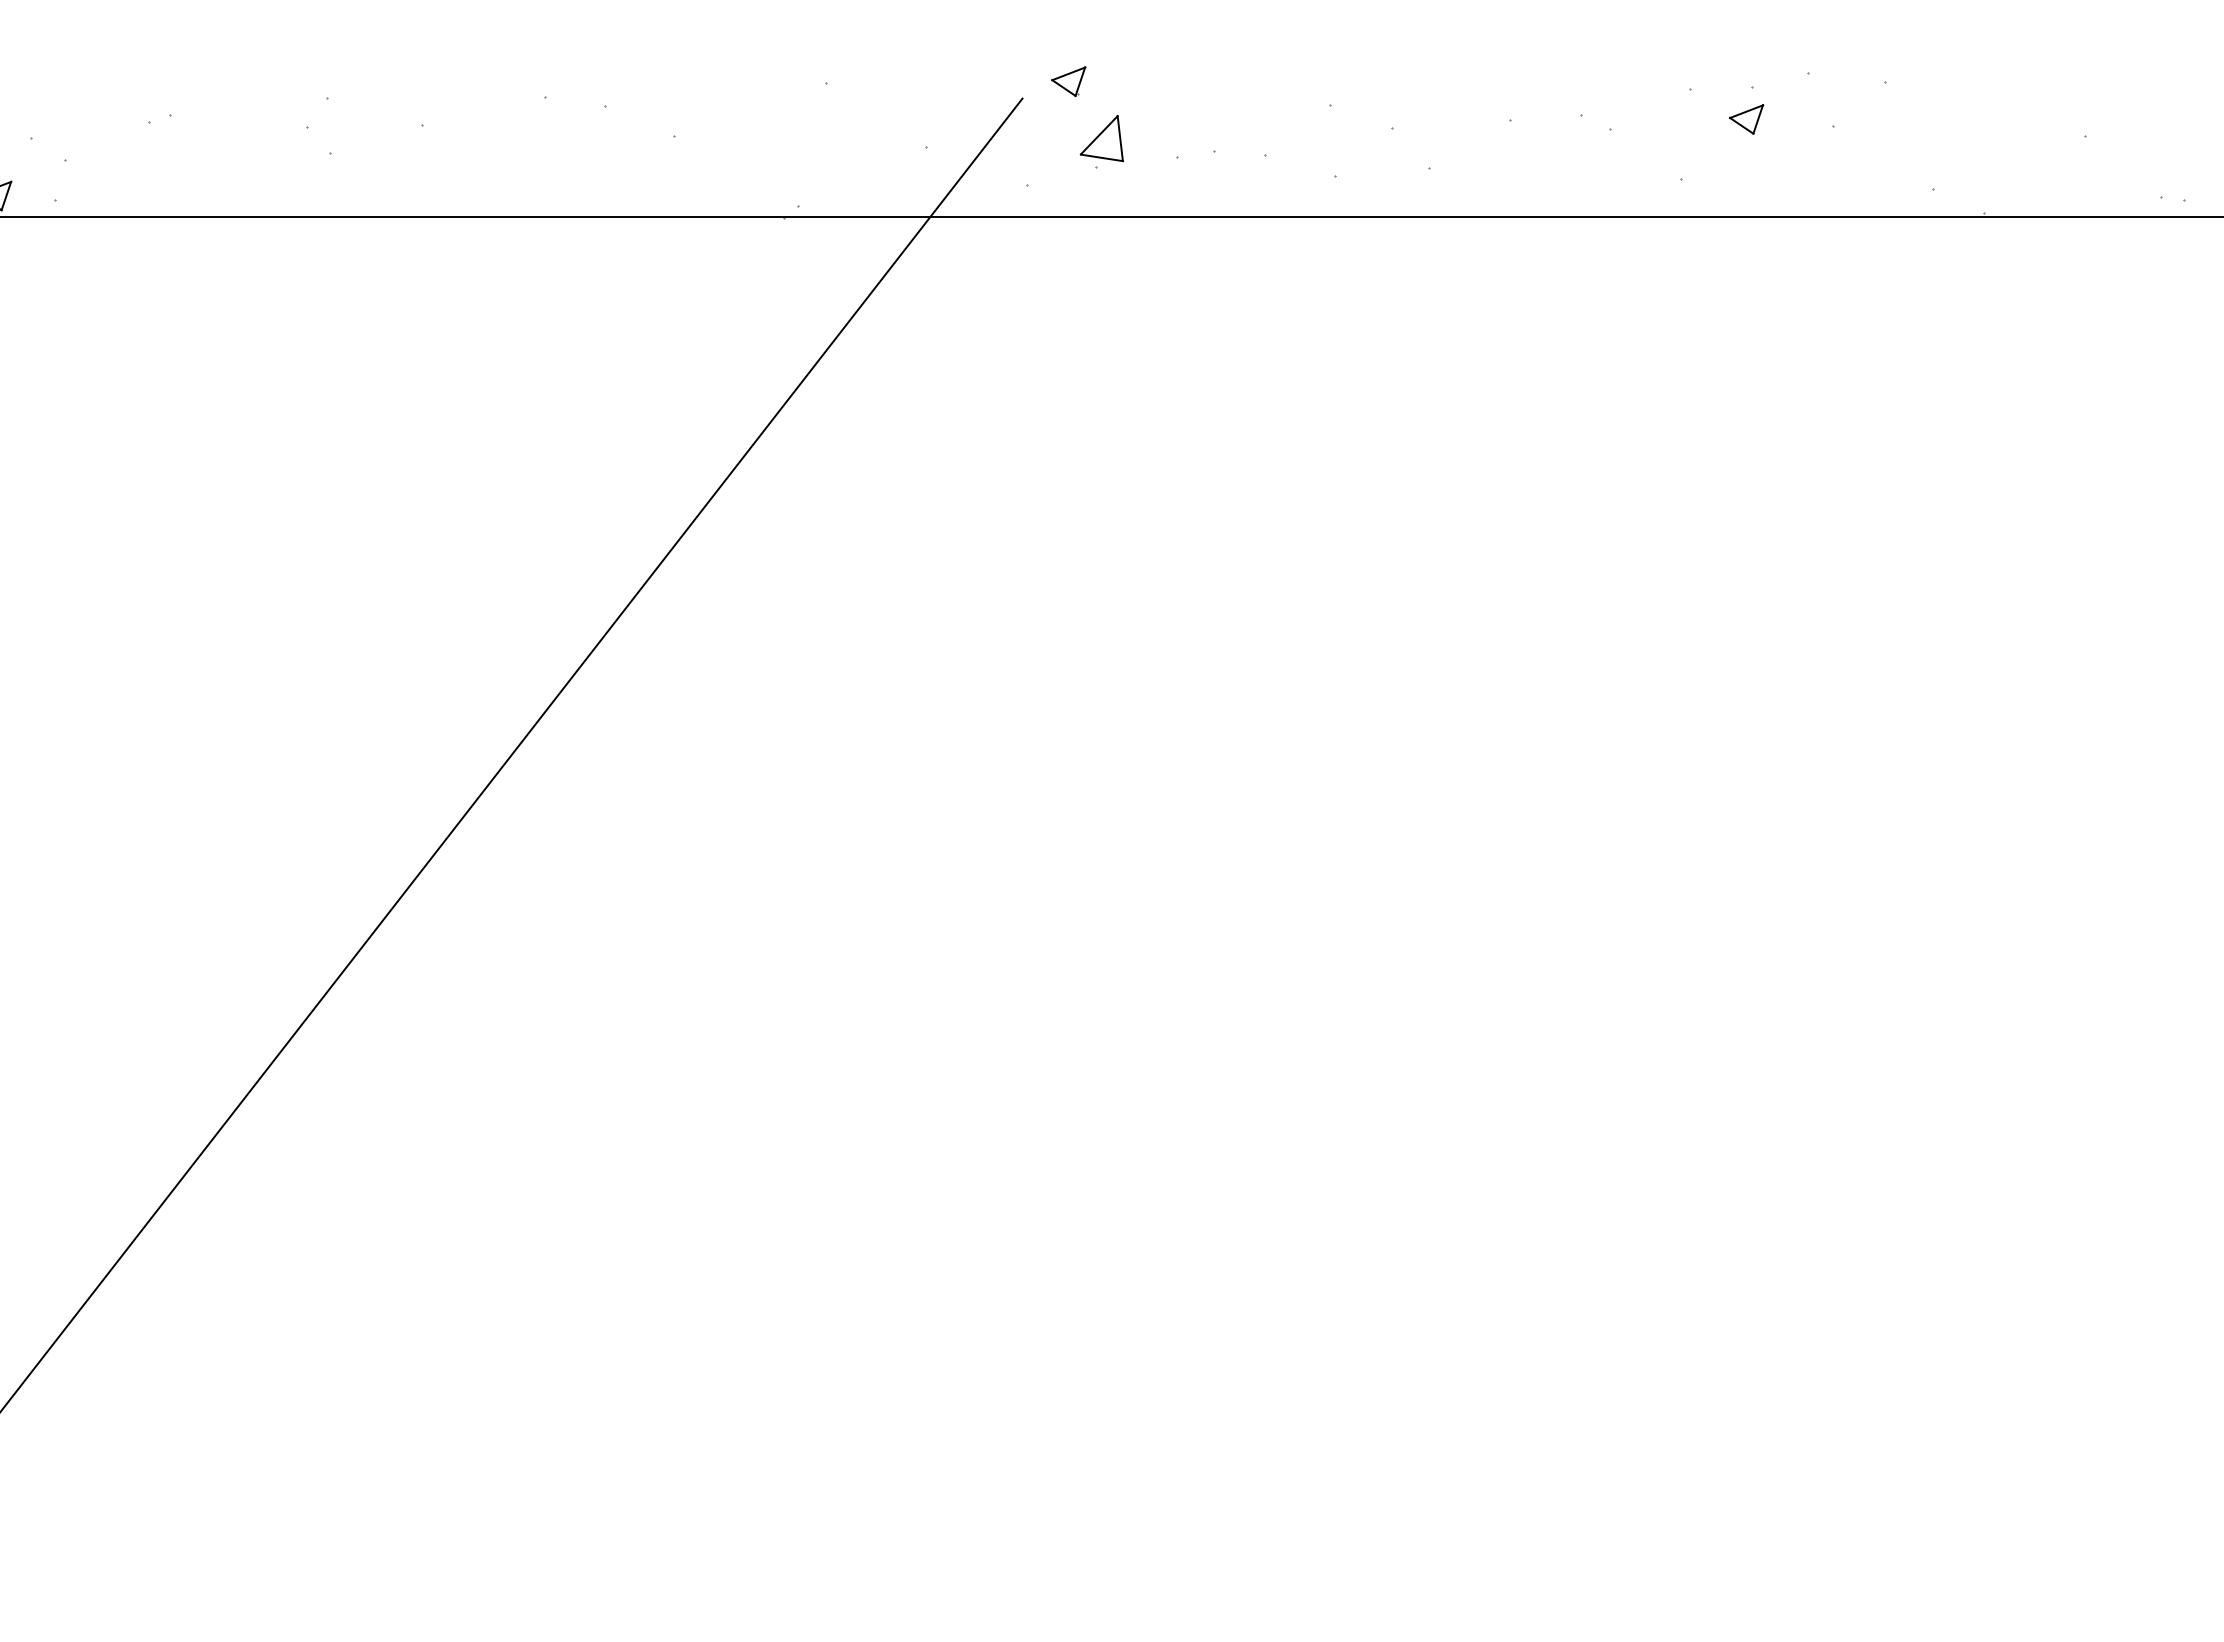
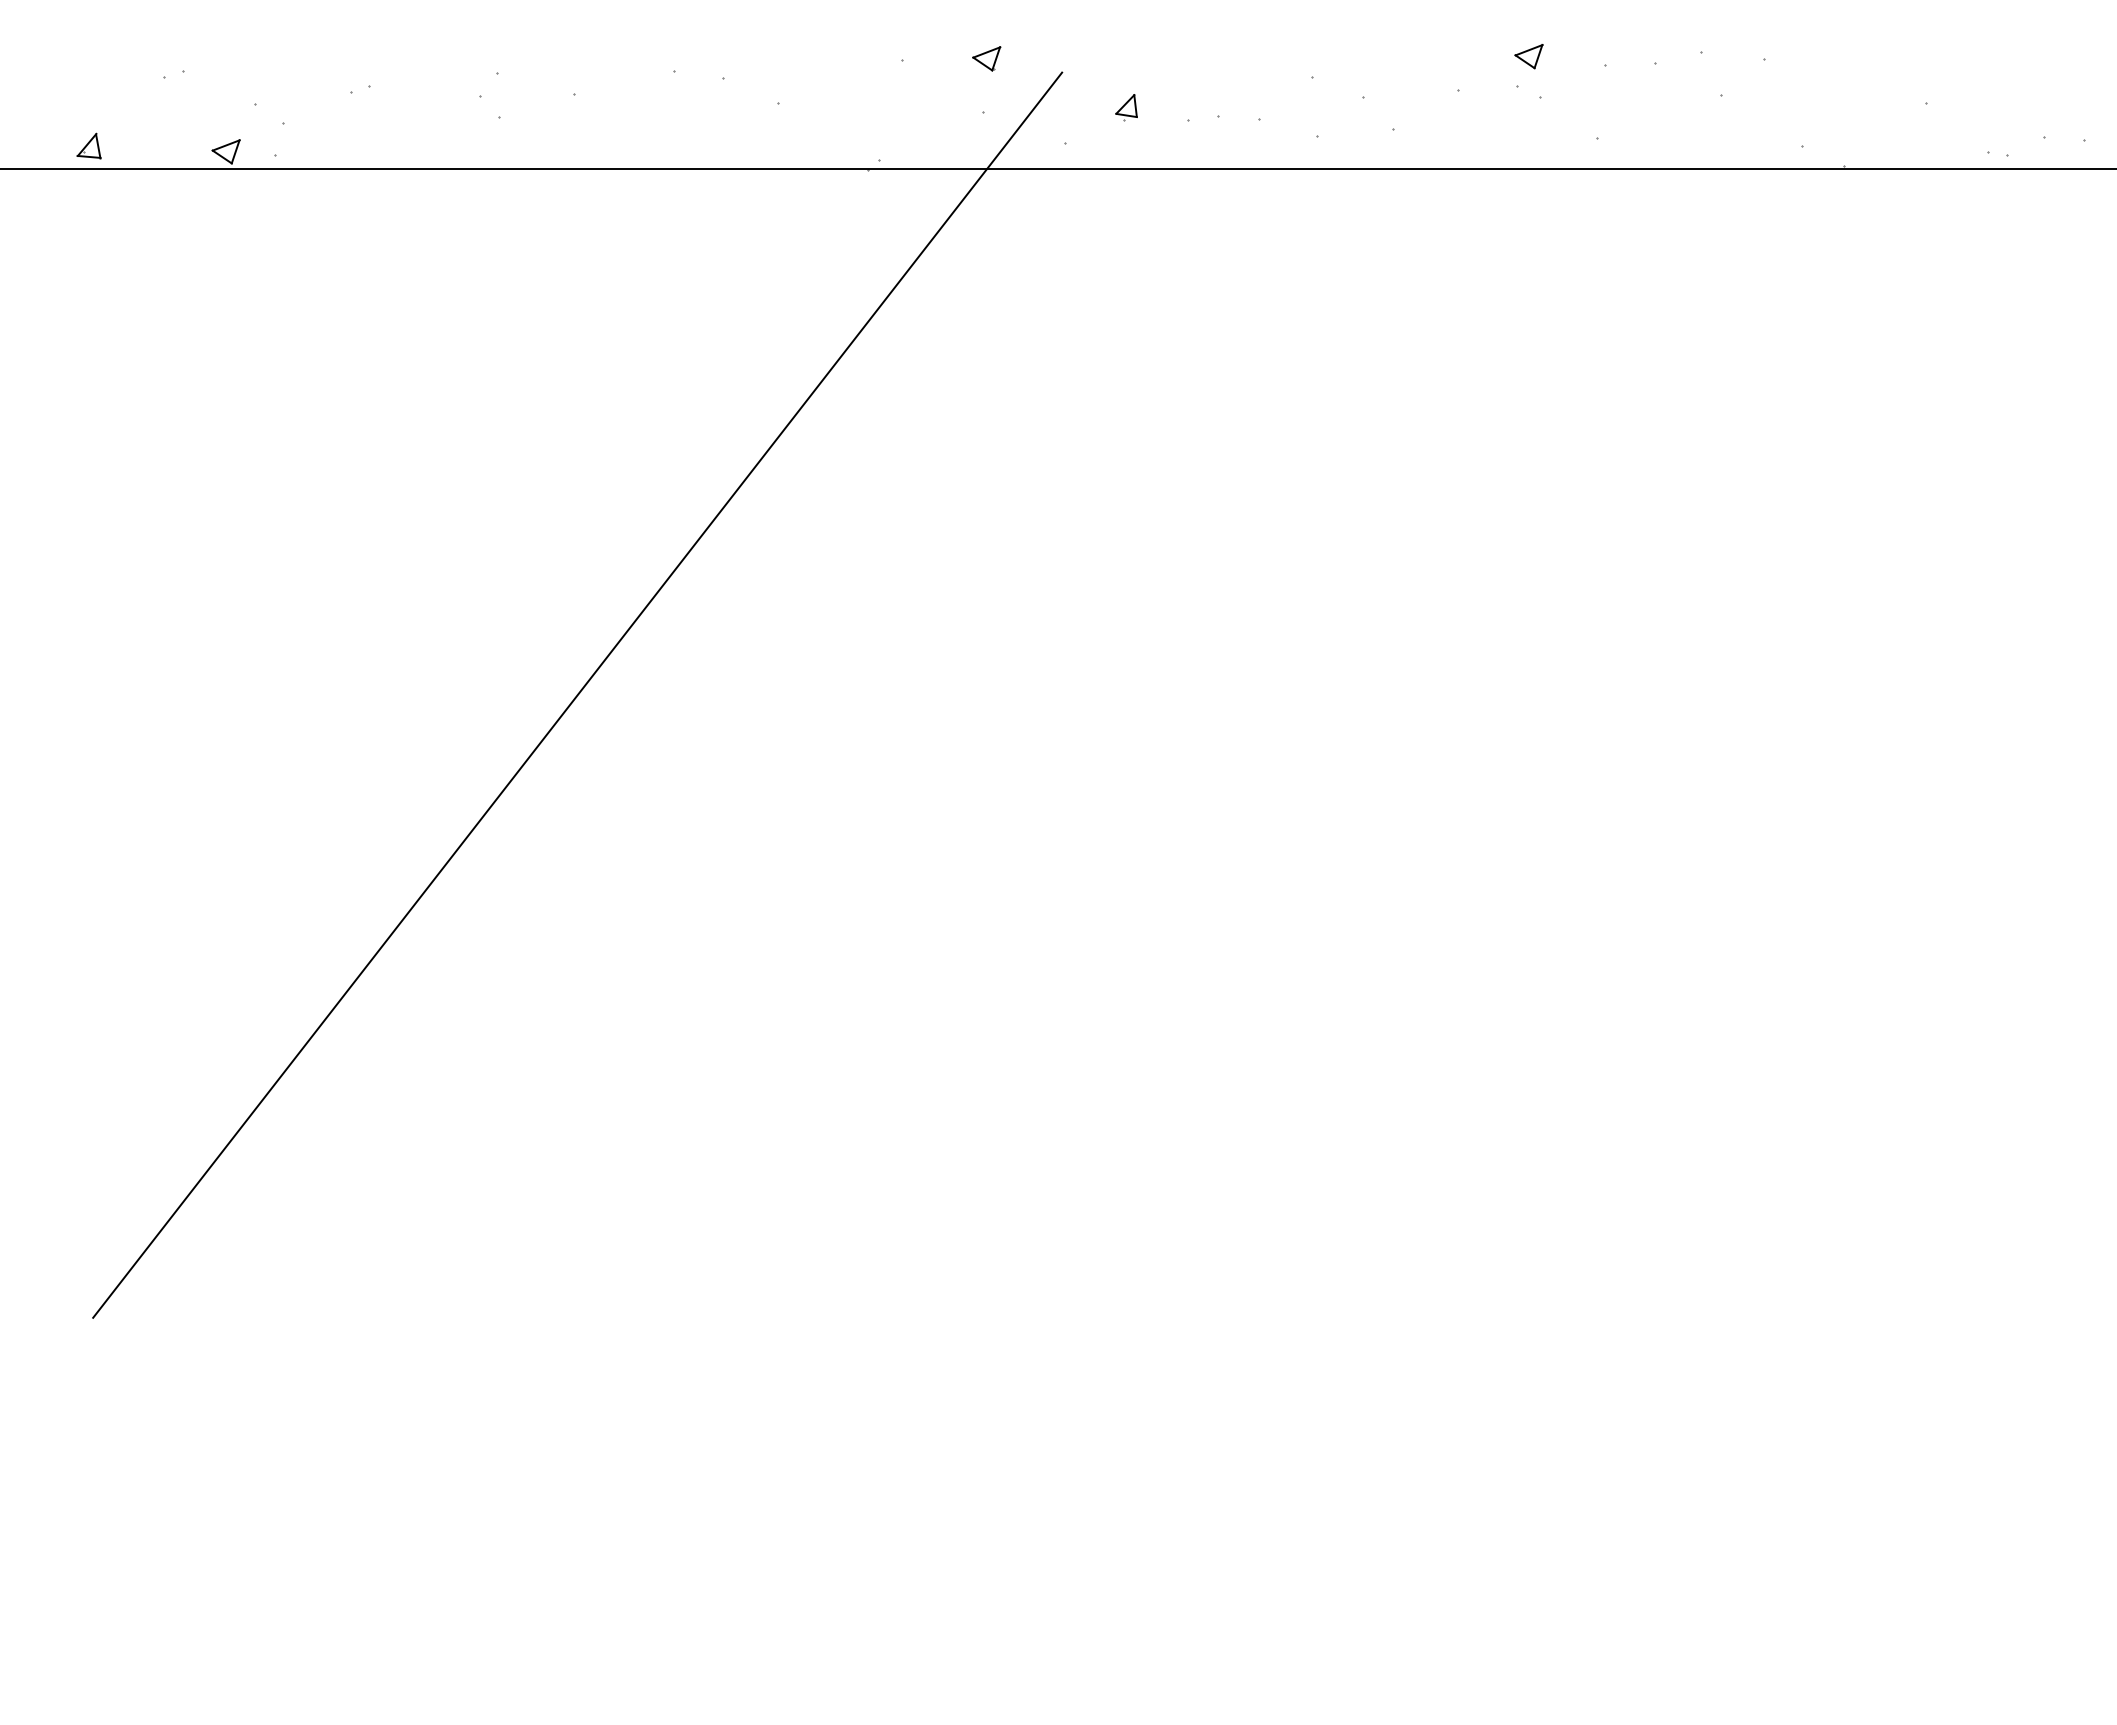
part: (1068, 81) -> (986, 58), moved
part: (1745, 119) -> (1528, 56), moved
part: (1101, 141) -> (1126, 107), size x0.6

